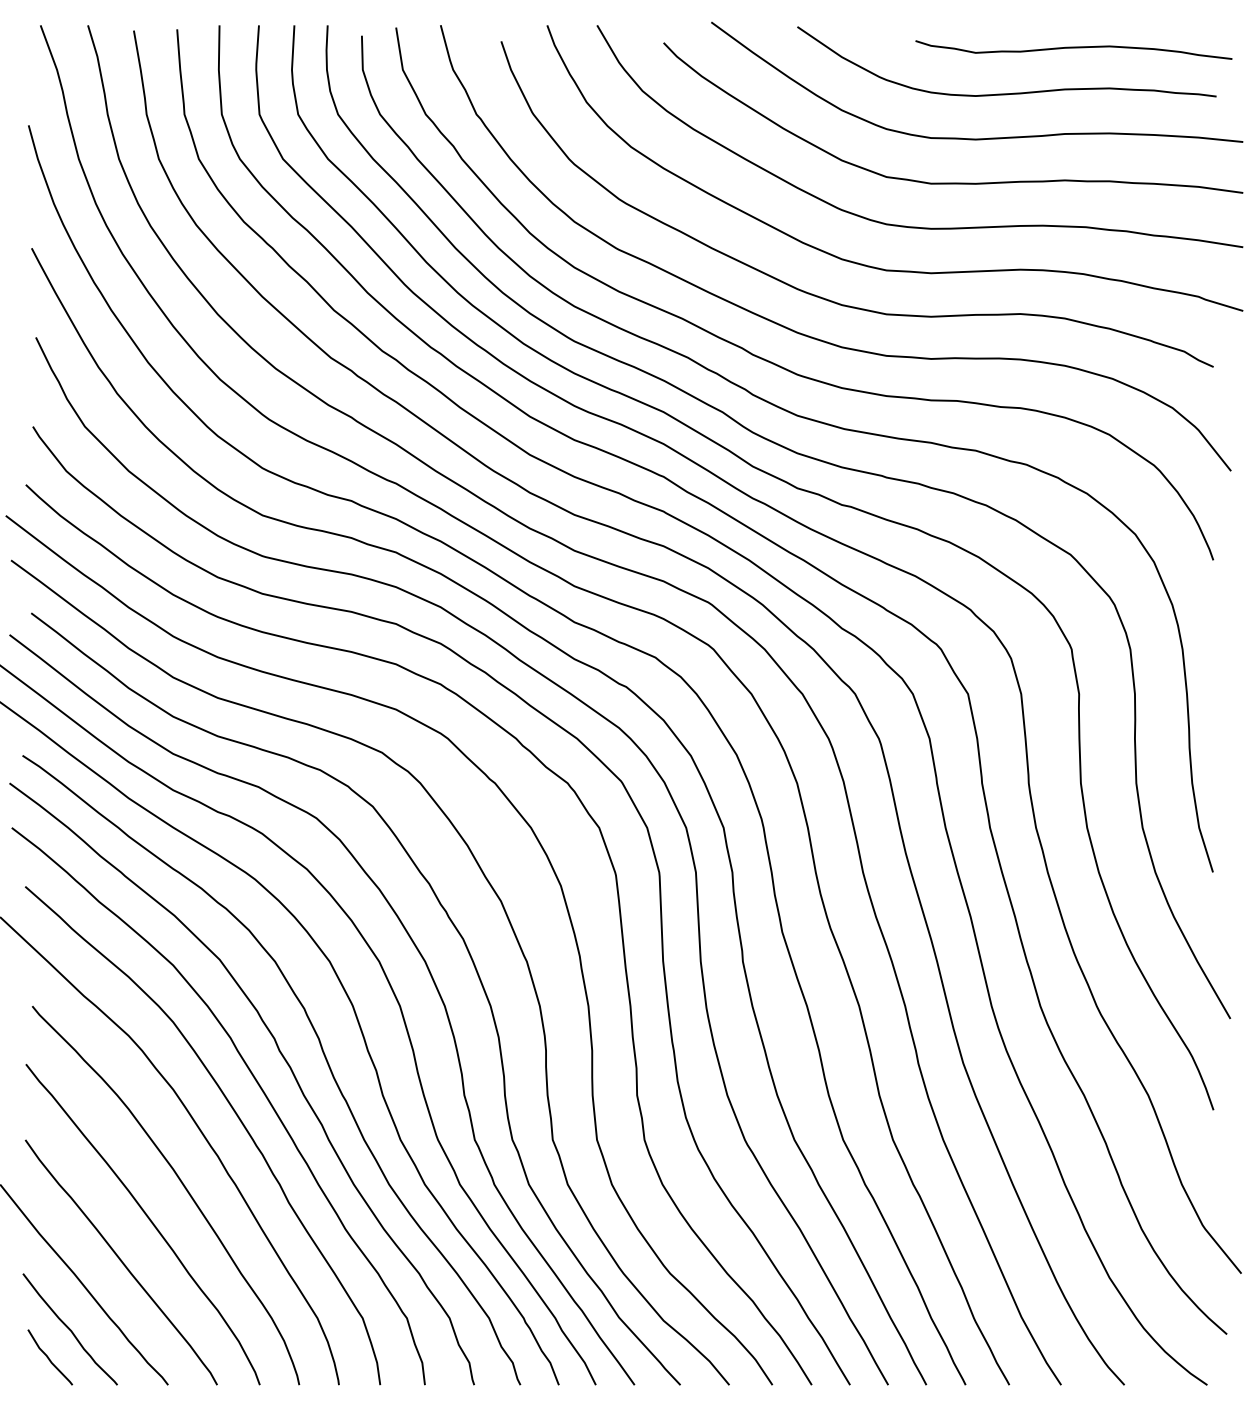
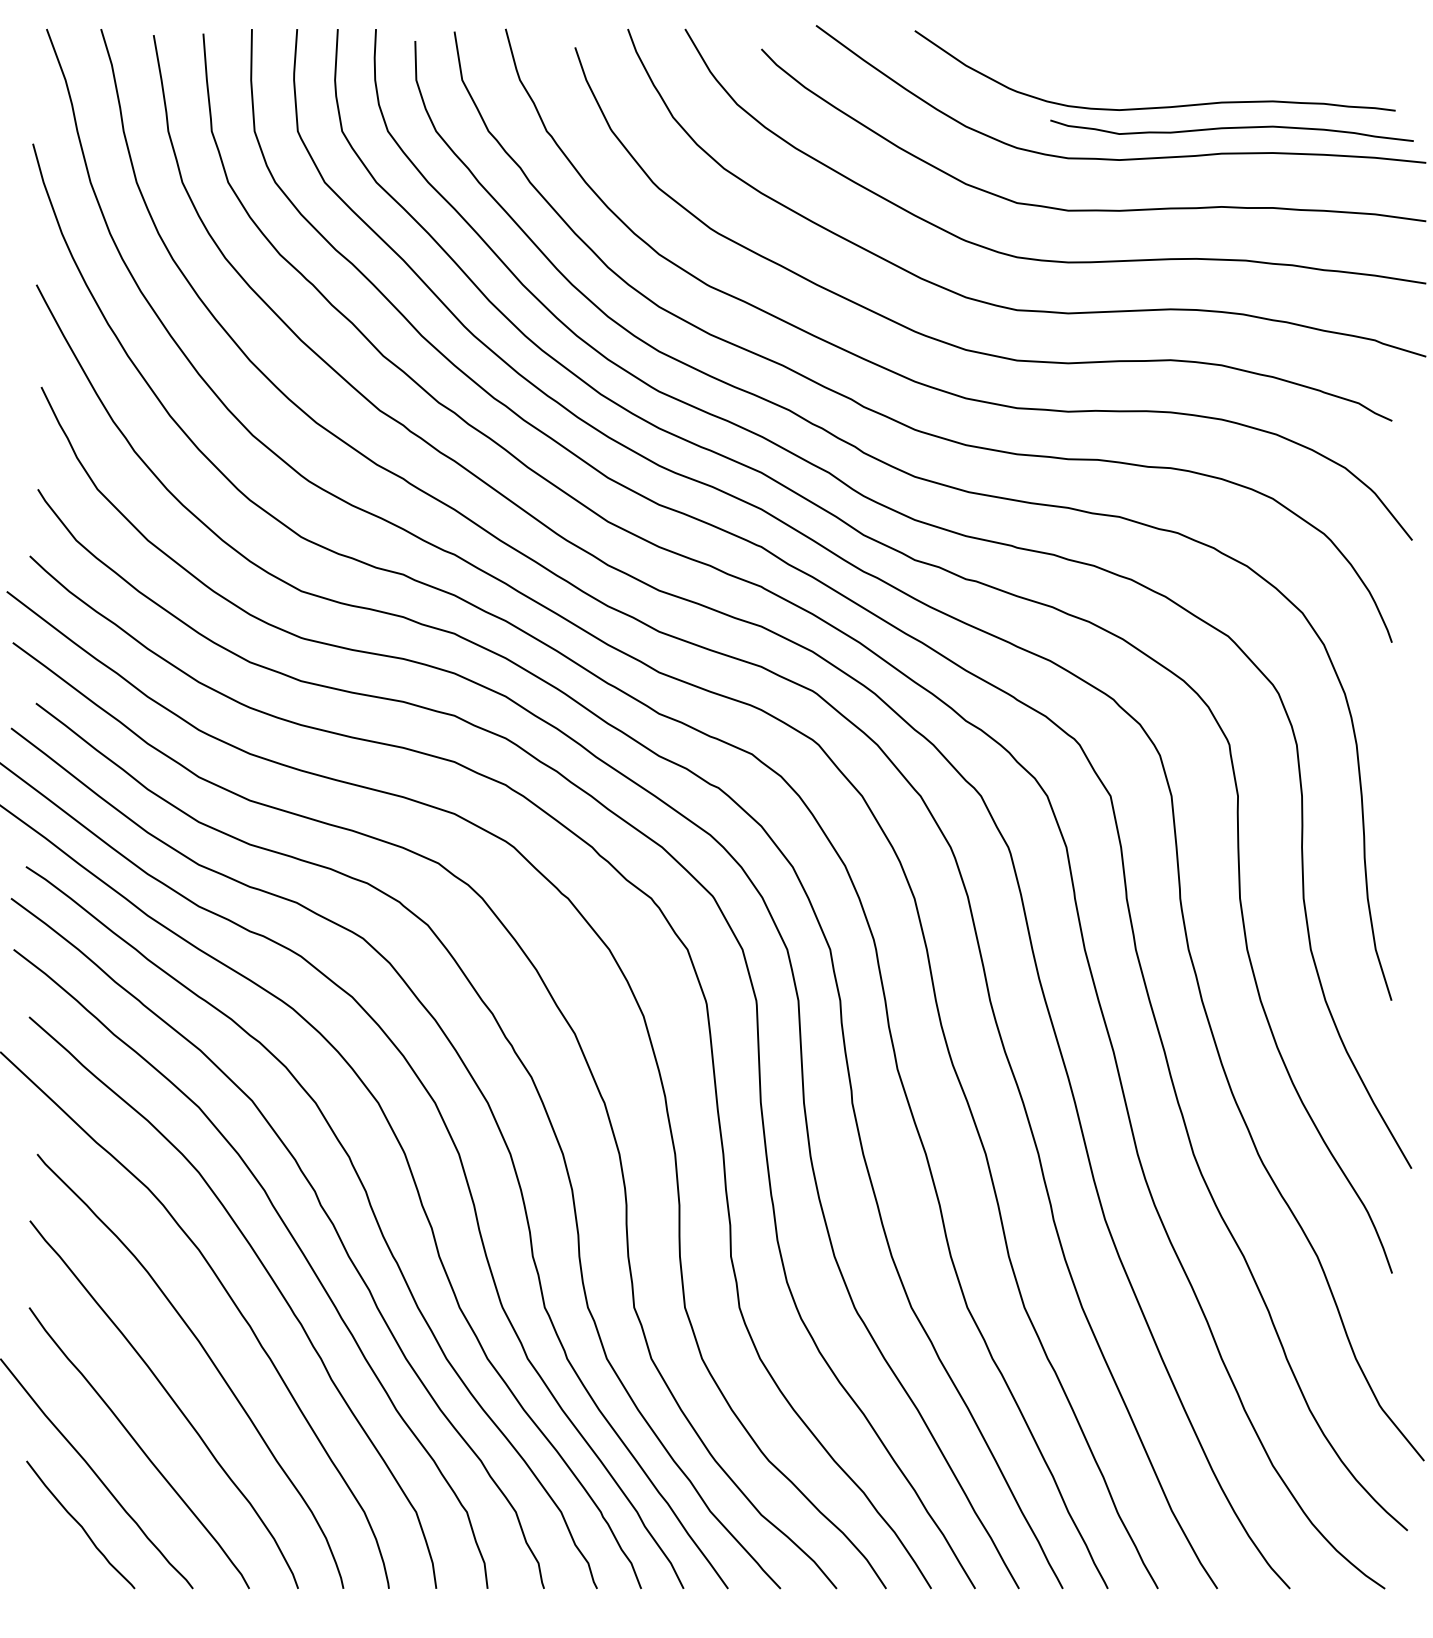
curve: (1073, 48) -> (1231, 129), moved
curve: (49, 1357) -> (56, 1557), removed

